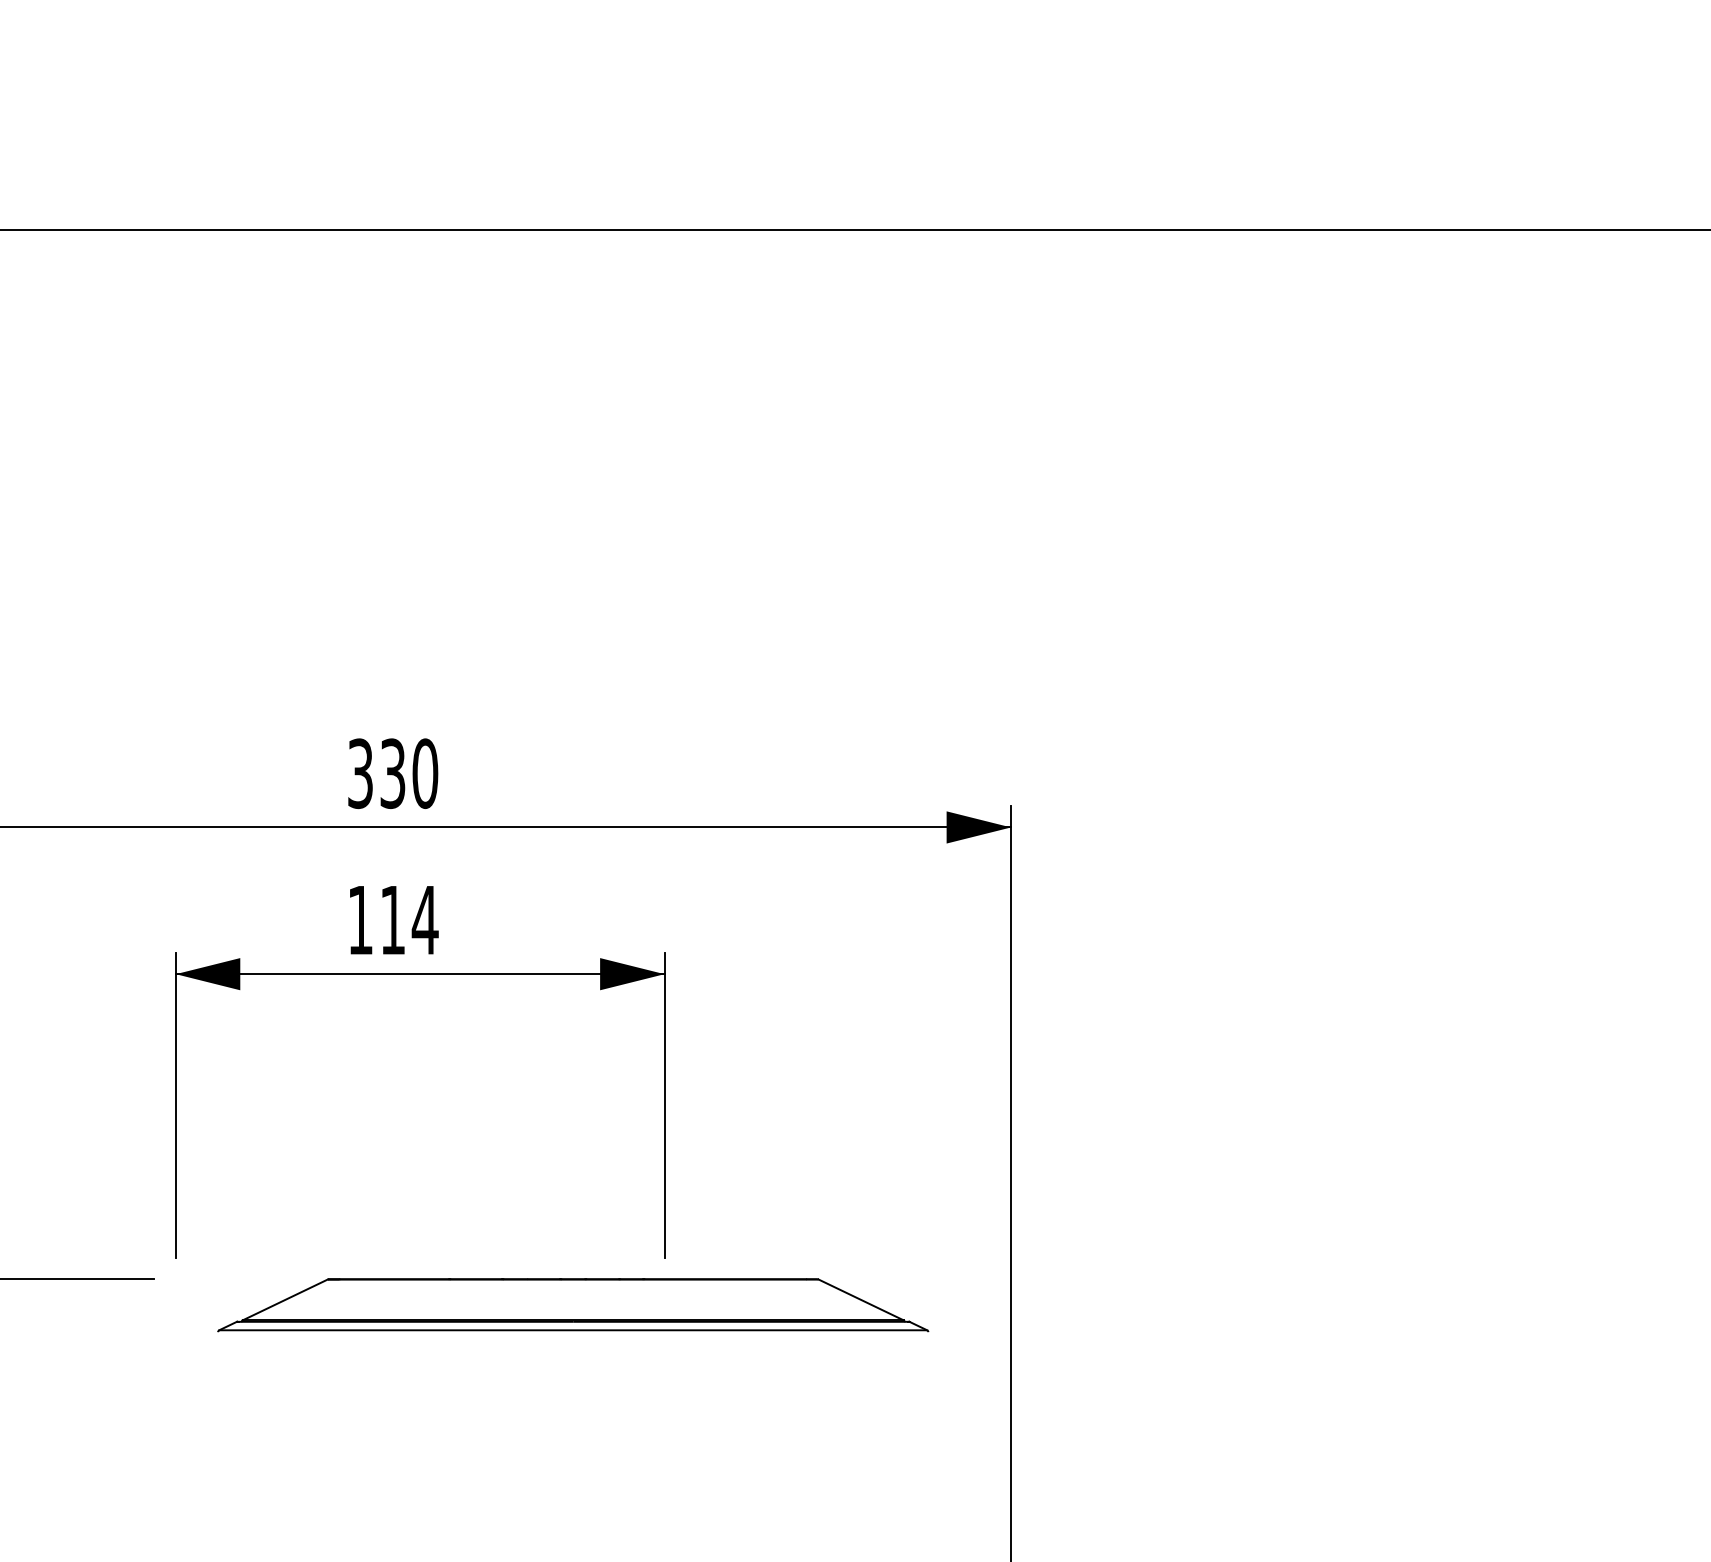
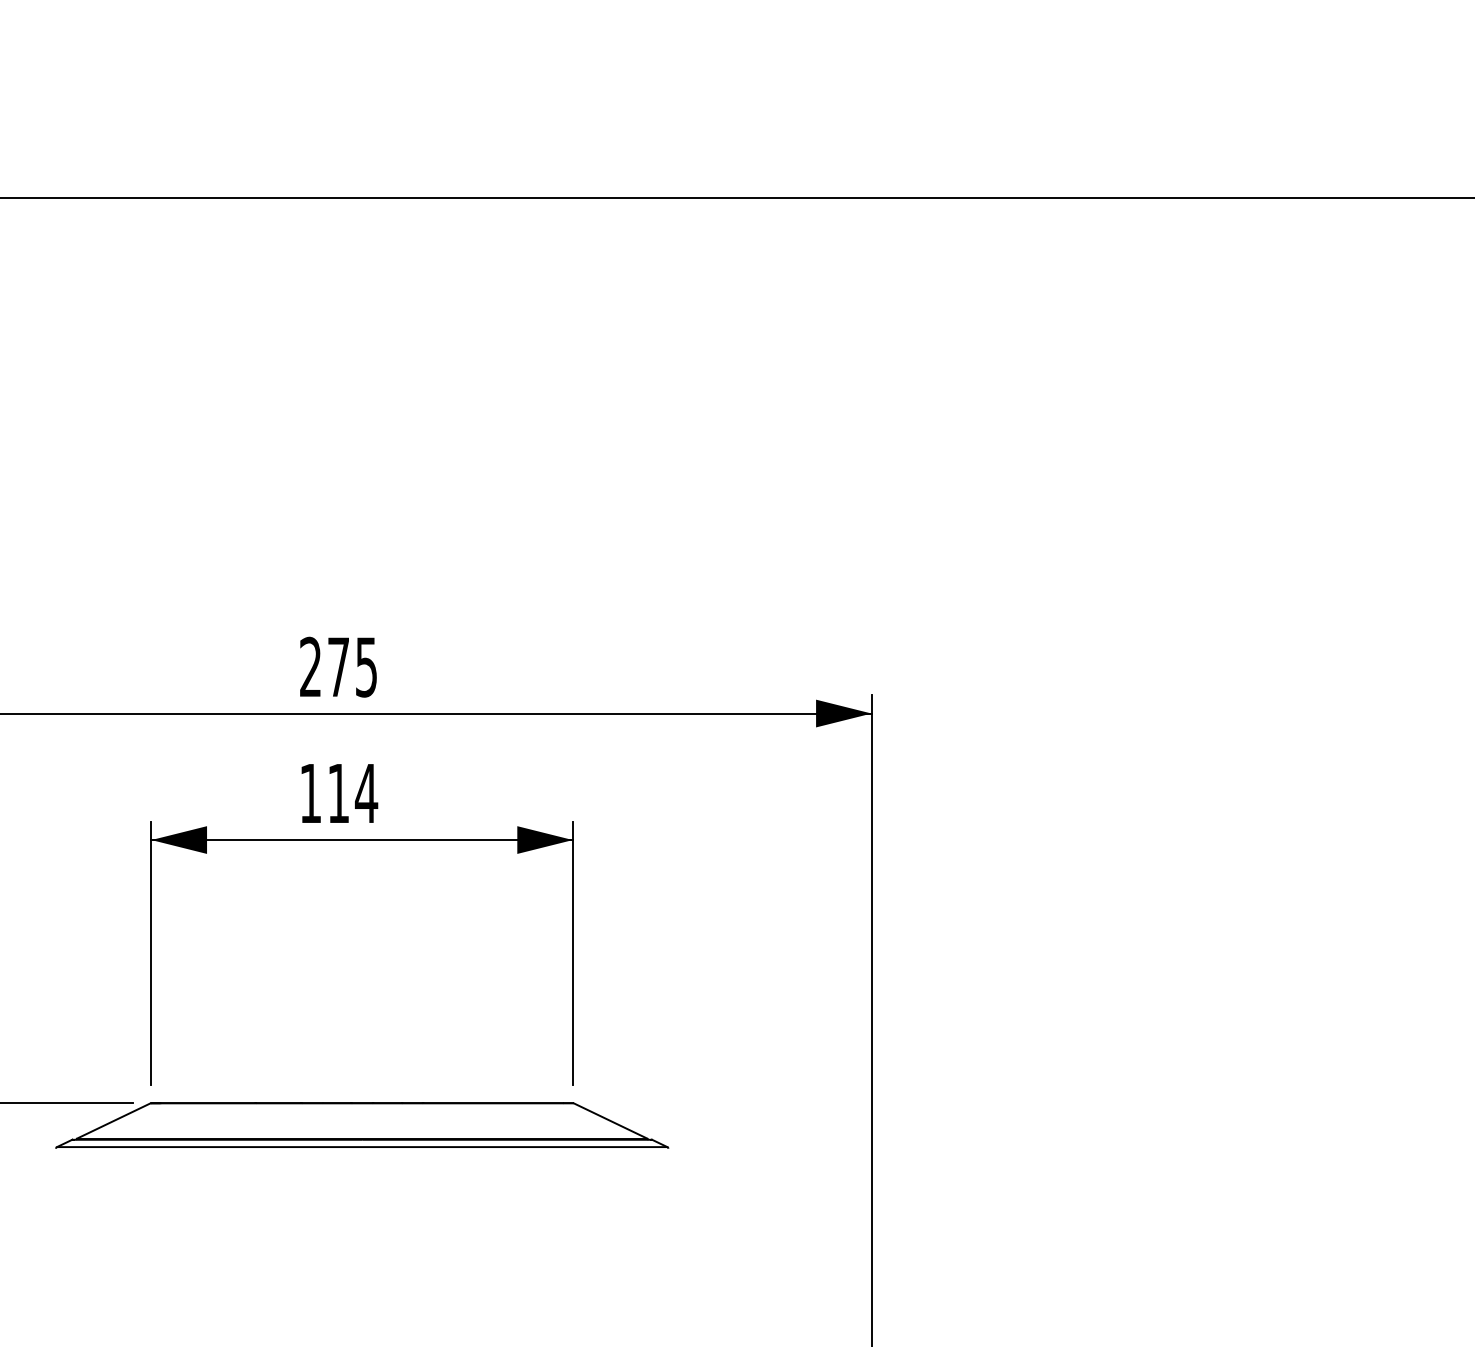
text: (393, 773) -> (339, 667), 330 -> 275
part: (573, 1305) -> (362, 1125), moved

